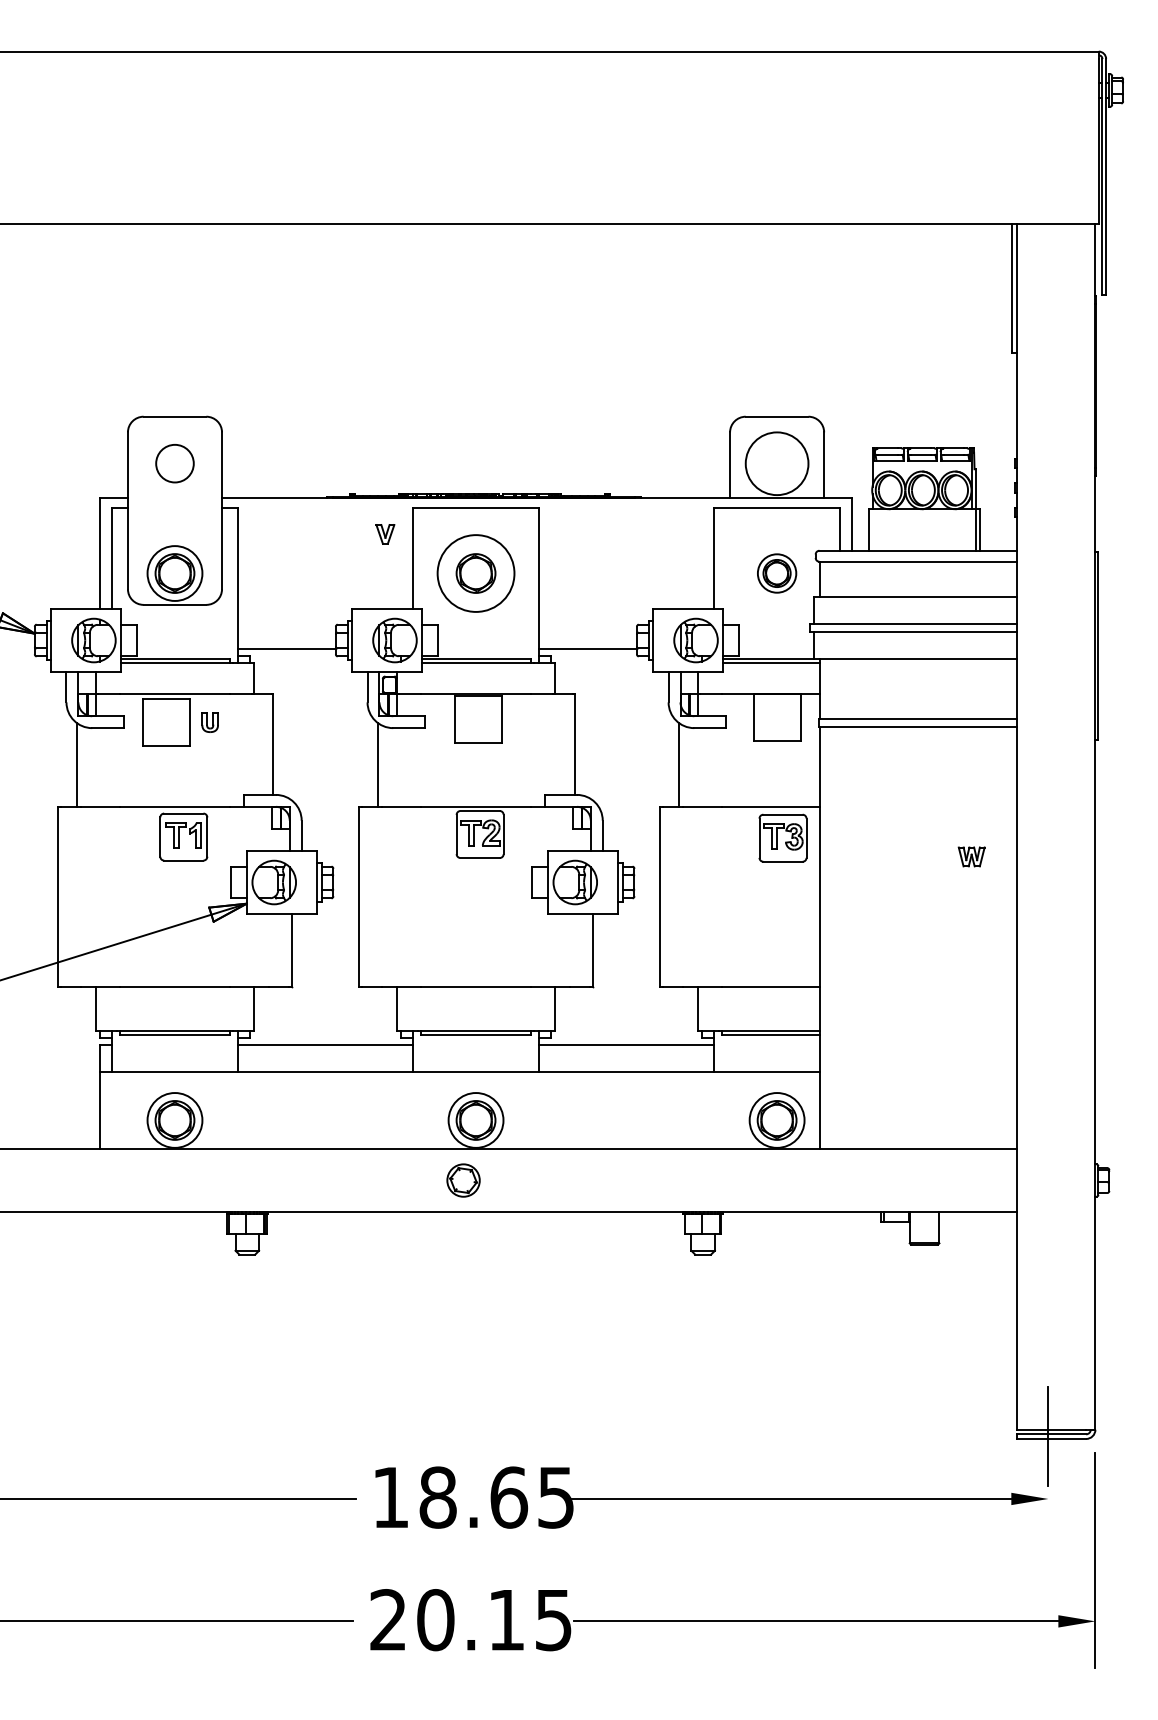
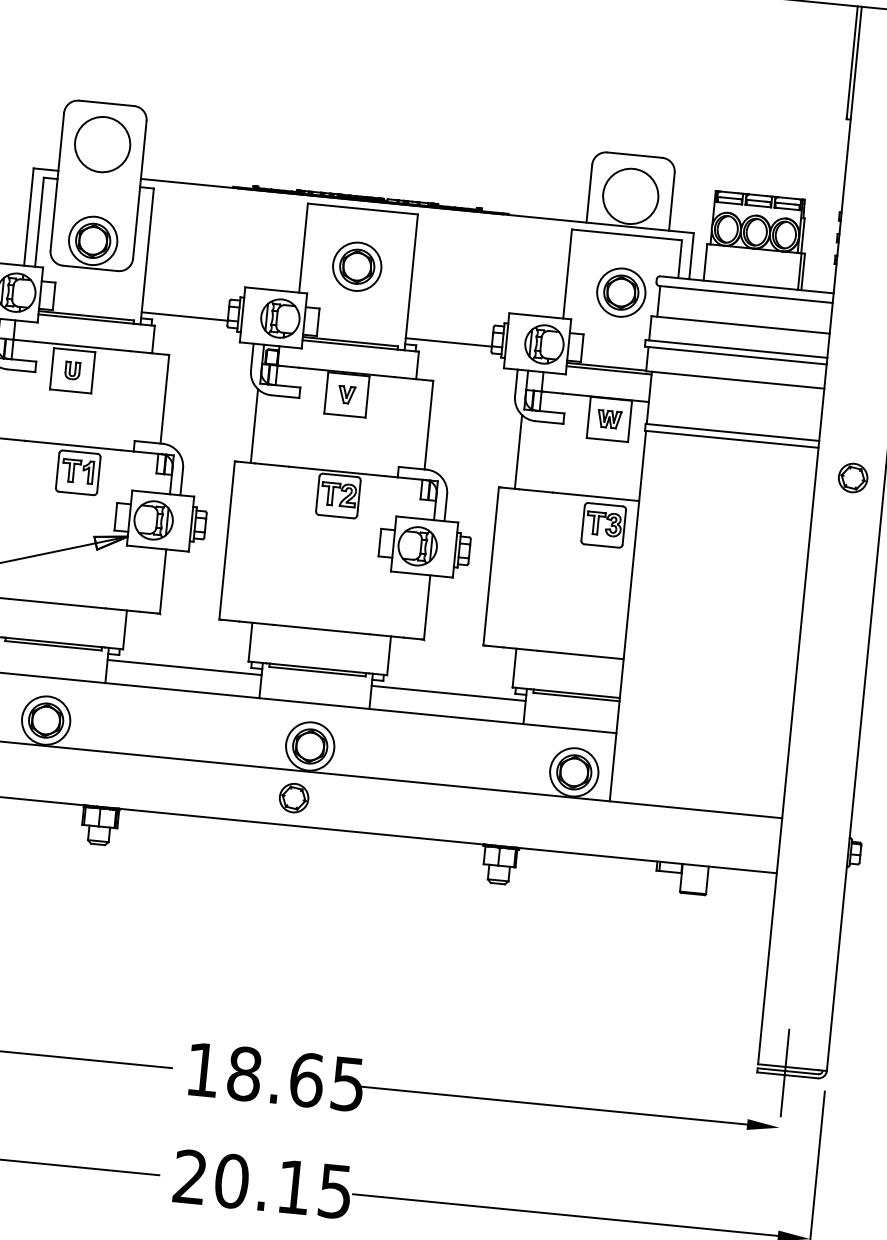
circle: (174, 463) -> (102, 144), size x1.67
part: (385, 534) -> (346, 395), moved
circle: (475, 573) -> (356, 266), size x0.71
part: (776, 573) -> (620, 292), size x1.43
part: (209, 722) -> (72, 370), moved
part: (1059, 757) -> (853, 478), added
part: (971, 856) -> (609, 418), moved

